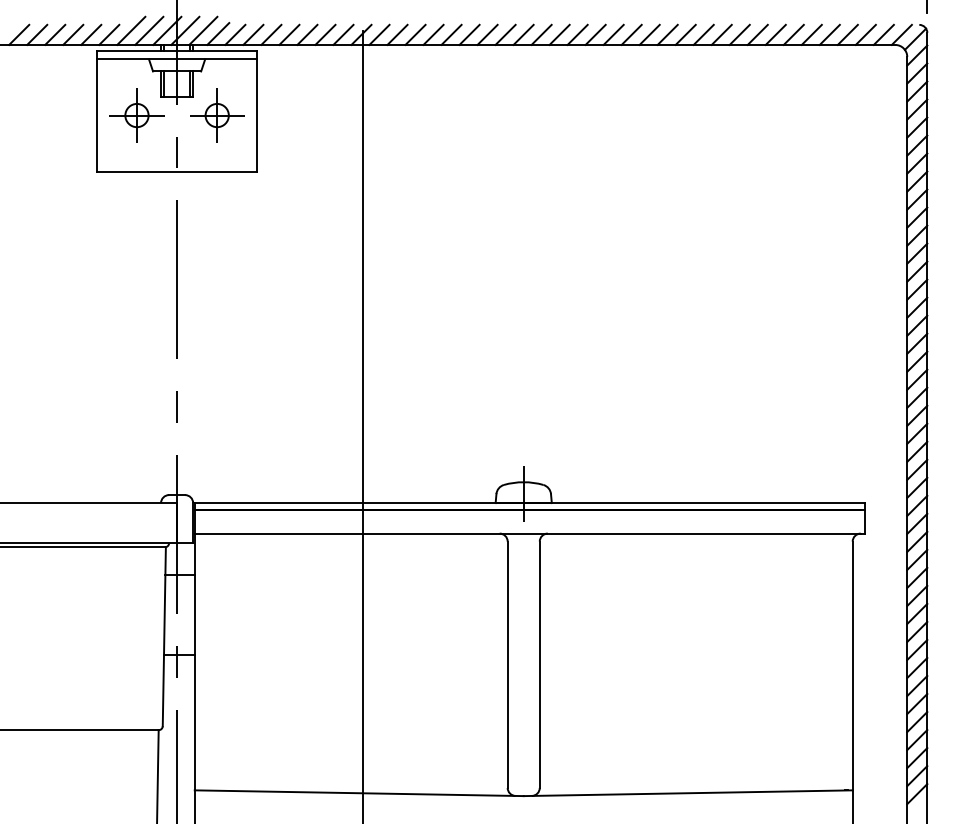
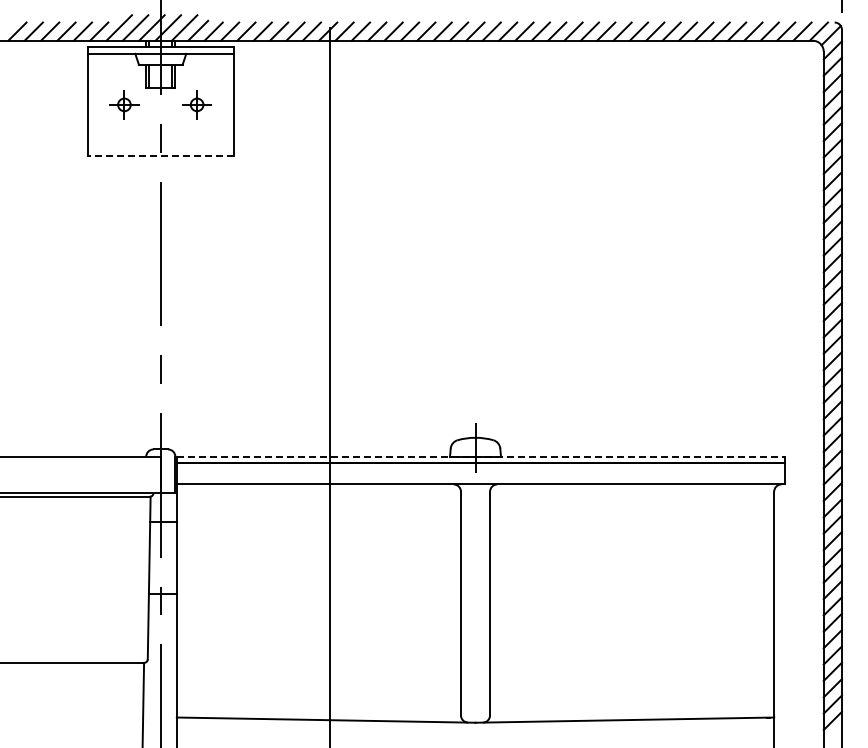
part: (137, 115) -> (124, 104), size x0.6
part: (216, 115) -> (196, 104), size x0.6
line: (176, 171) -> (160, 155), solid -> dashed
line: (530, 502) -> (481, 456), solid -> dashed

